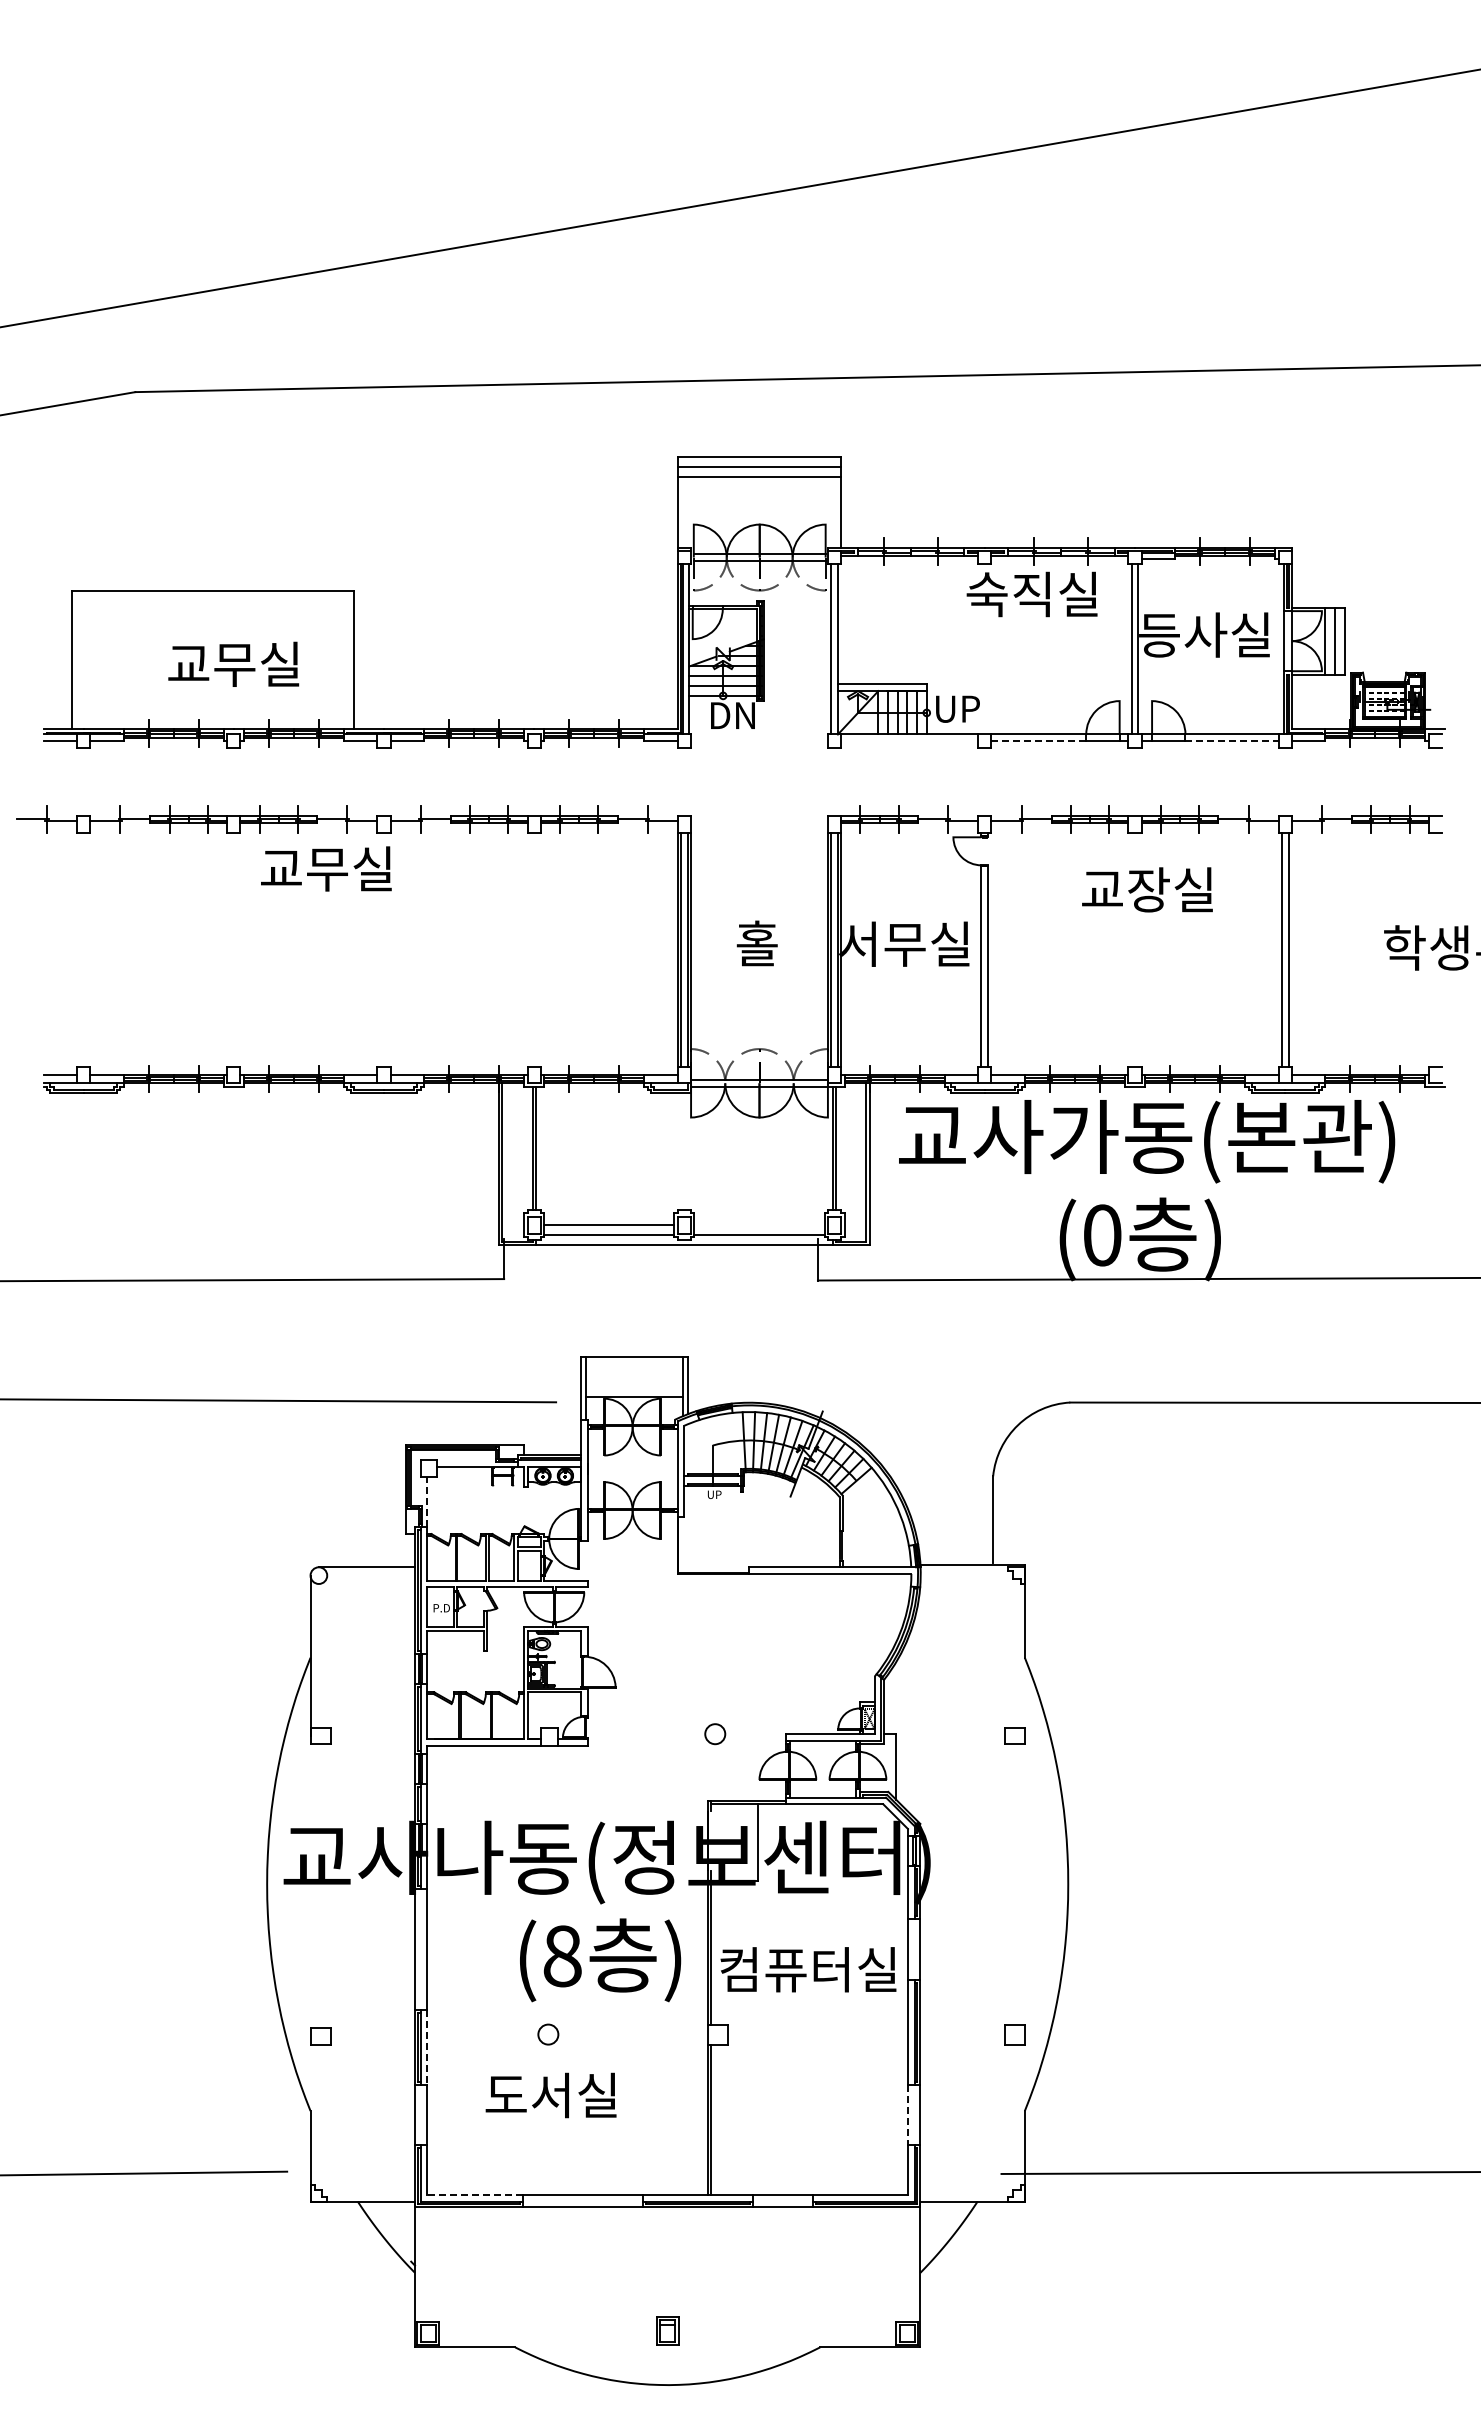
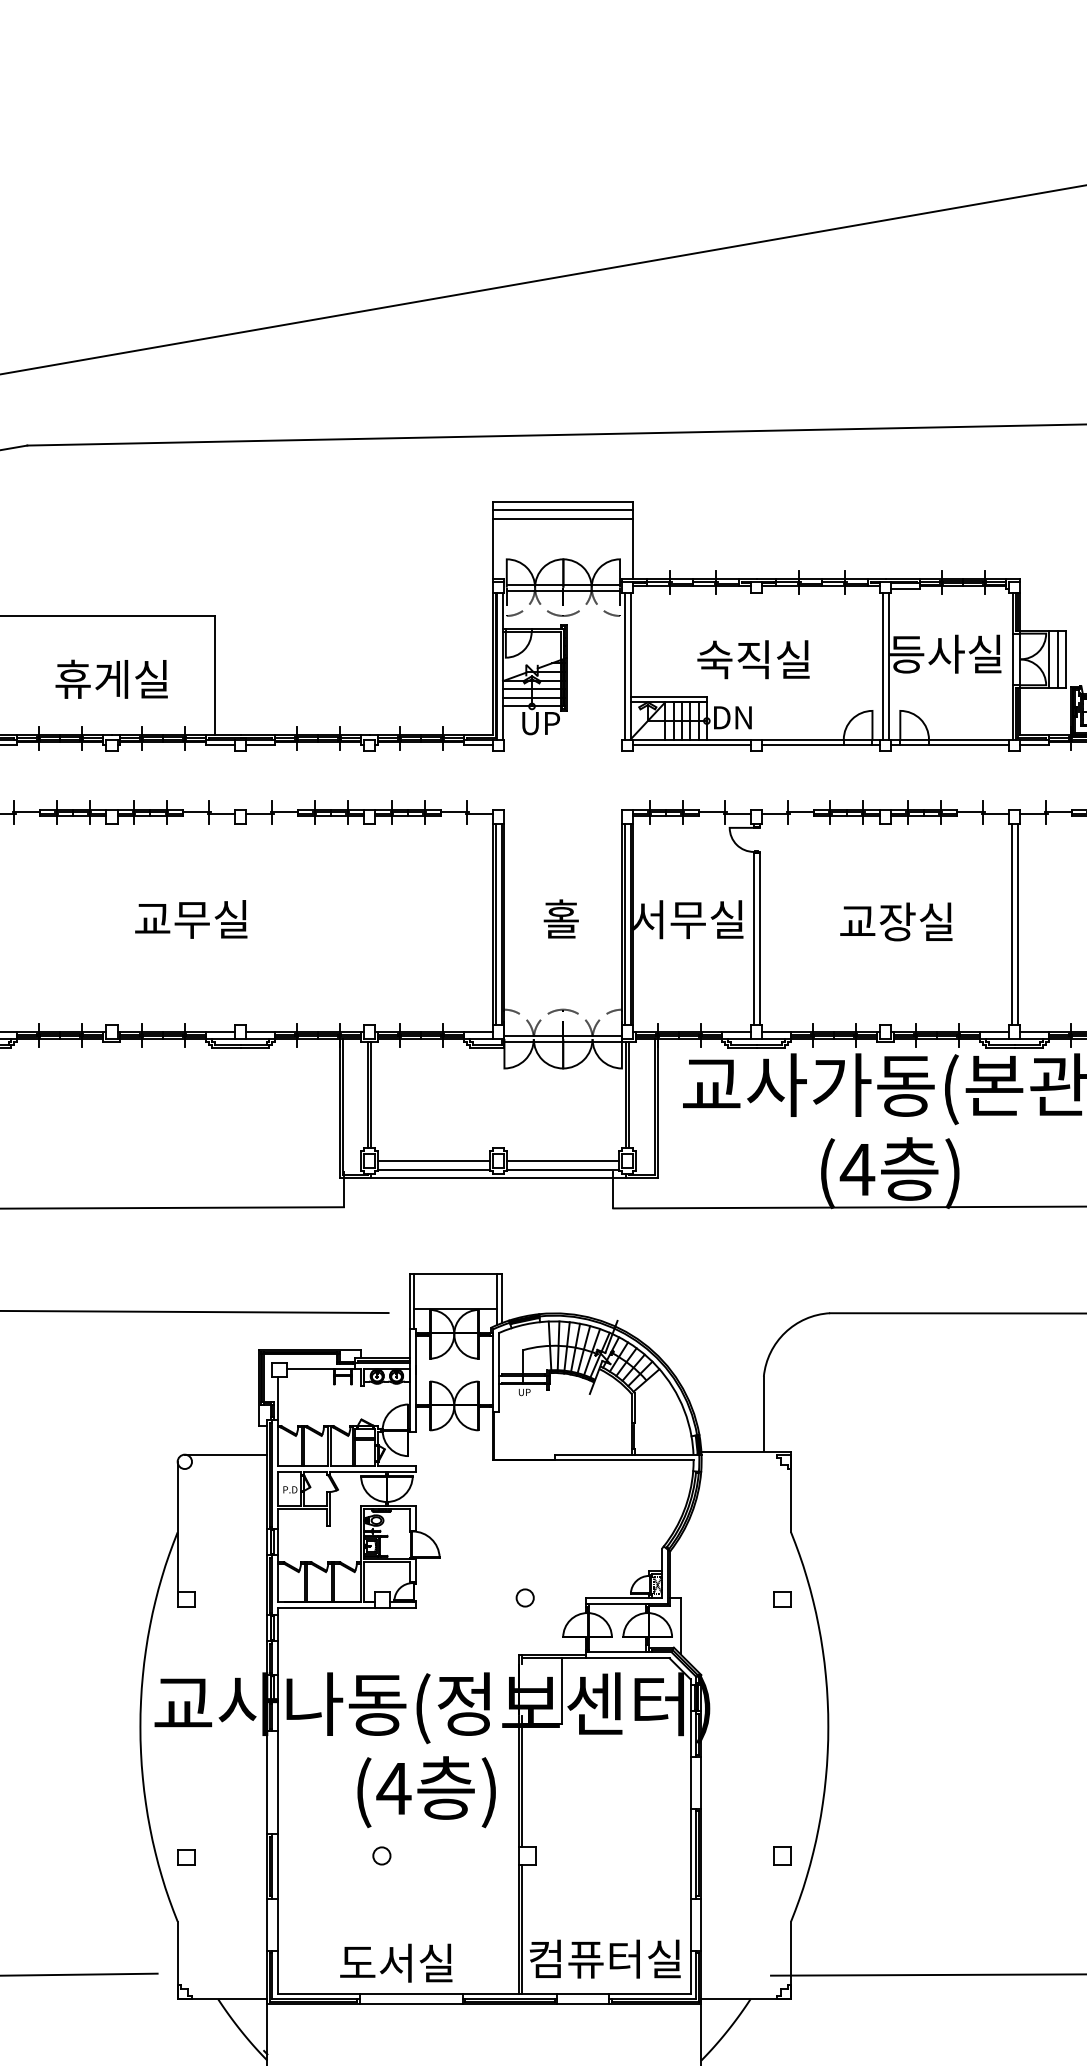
text: (1031, 594) -> (752, 659), moved
text: (211, 664) -> (92, 679), 교무실 -> 휴게실
text: (957, 708) -> (733, 717), UP -> DN
text: (733, 715) -> (540, 723), DN -> UP
line: (909, 741) -> (692, 745), added
line: (1039, 741) -> (803, 745), dashed -> solid
line: (1232, 741) -> (969, 745), dashed -> solid
text: (326, 868) -> (191, 919), moved
text: (1147, 889) -> (896, 921), moved
line: (759, 1225) -> (563, 1161), added
text: (1101, 1235) -> (856, 1169), (0 -> (4
line: (427, 1501) -> (278, 1398), dashed -> solid
text: (561, 1956) -> (393, 1788), (8 -> (4
text: (808, 1969) -> (605, 1958), moved
line: (427, 2047) -> (278, 1867), dashed -> solid
text: (550, 2095) -> (395, 1963), moved
line: (908, 2115) -> (691, 1925), dashed -> solid
line: (474, 2194) -> (318, 1993), dashed -> solid

